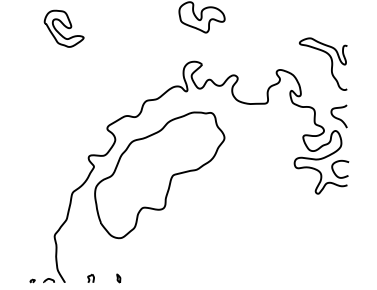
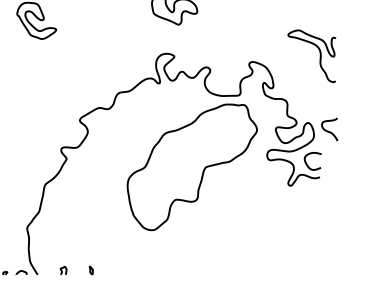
curve: (331, 63) -> (320, 55), moved
curve: (337, 117) -> (328, 130), moved
part: (159, 175) -> (192, 167), moved

